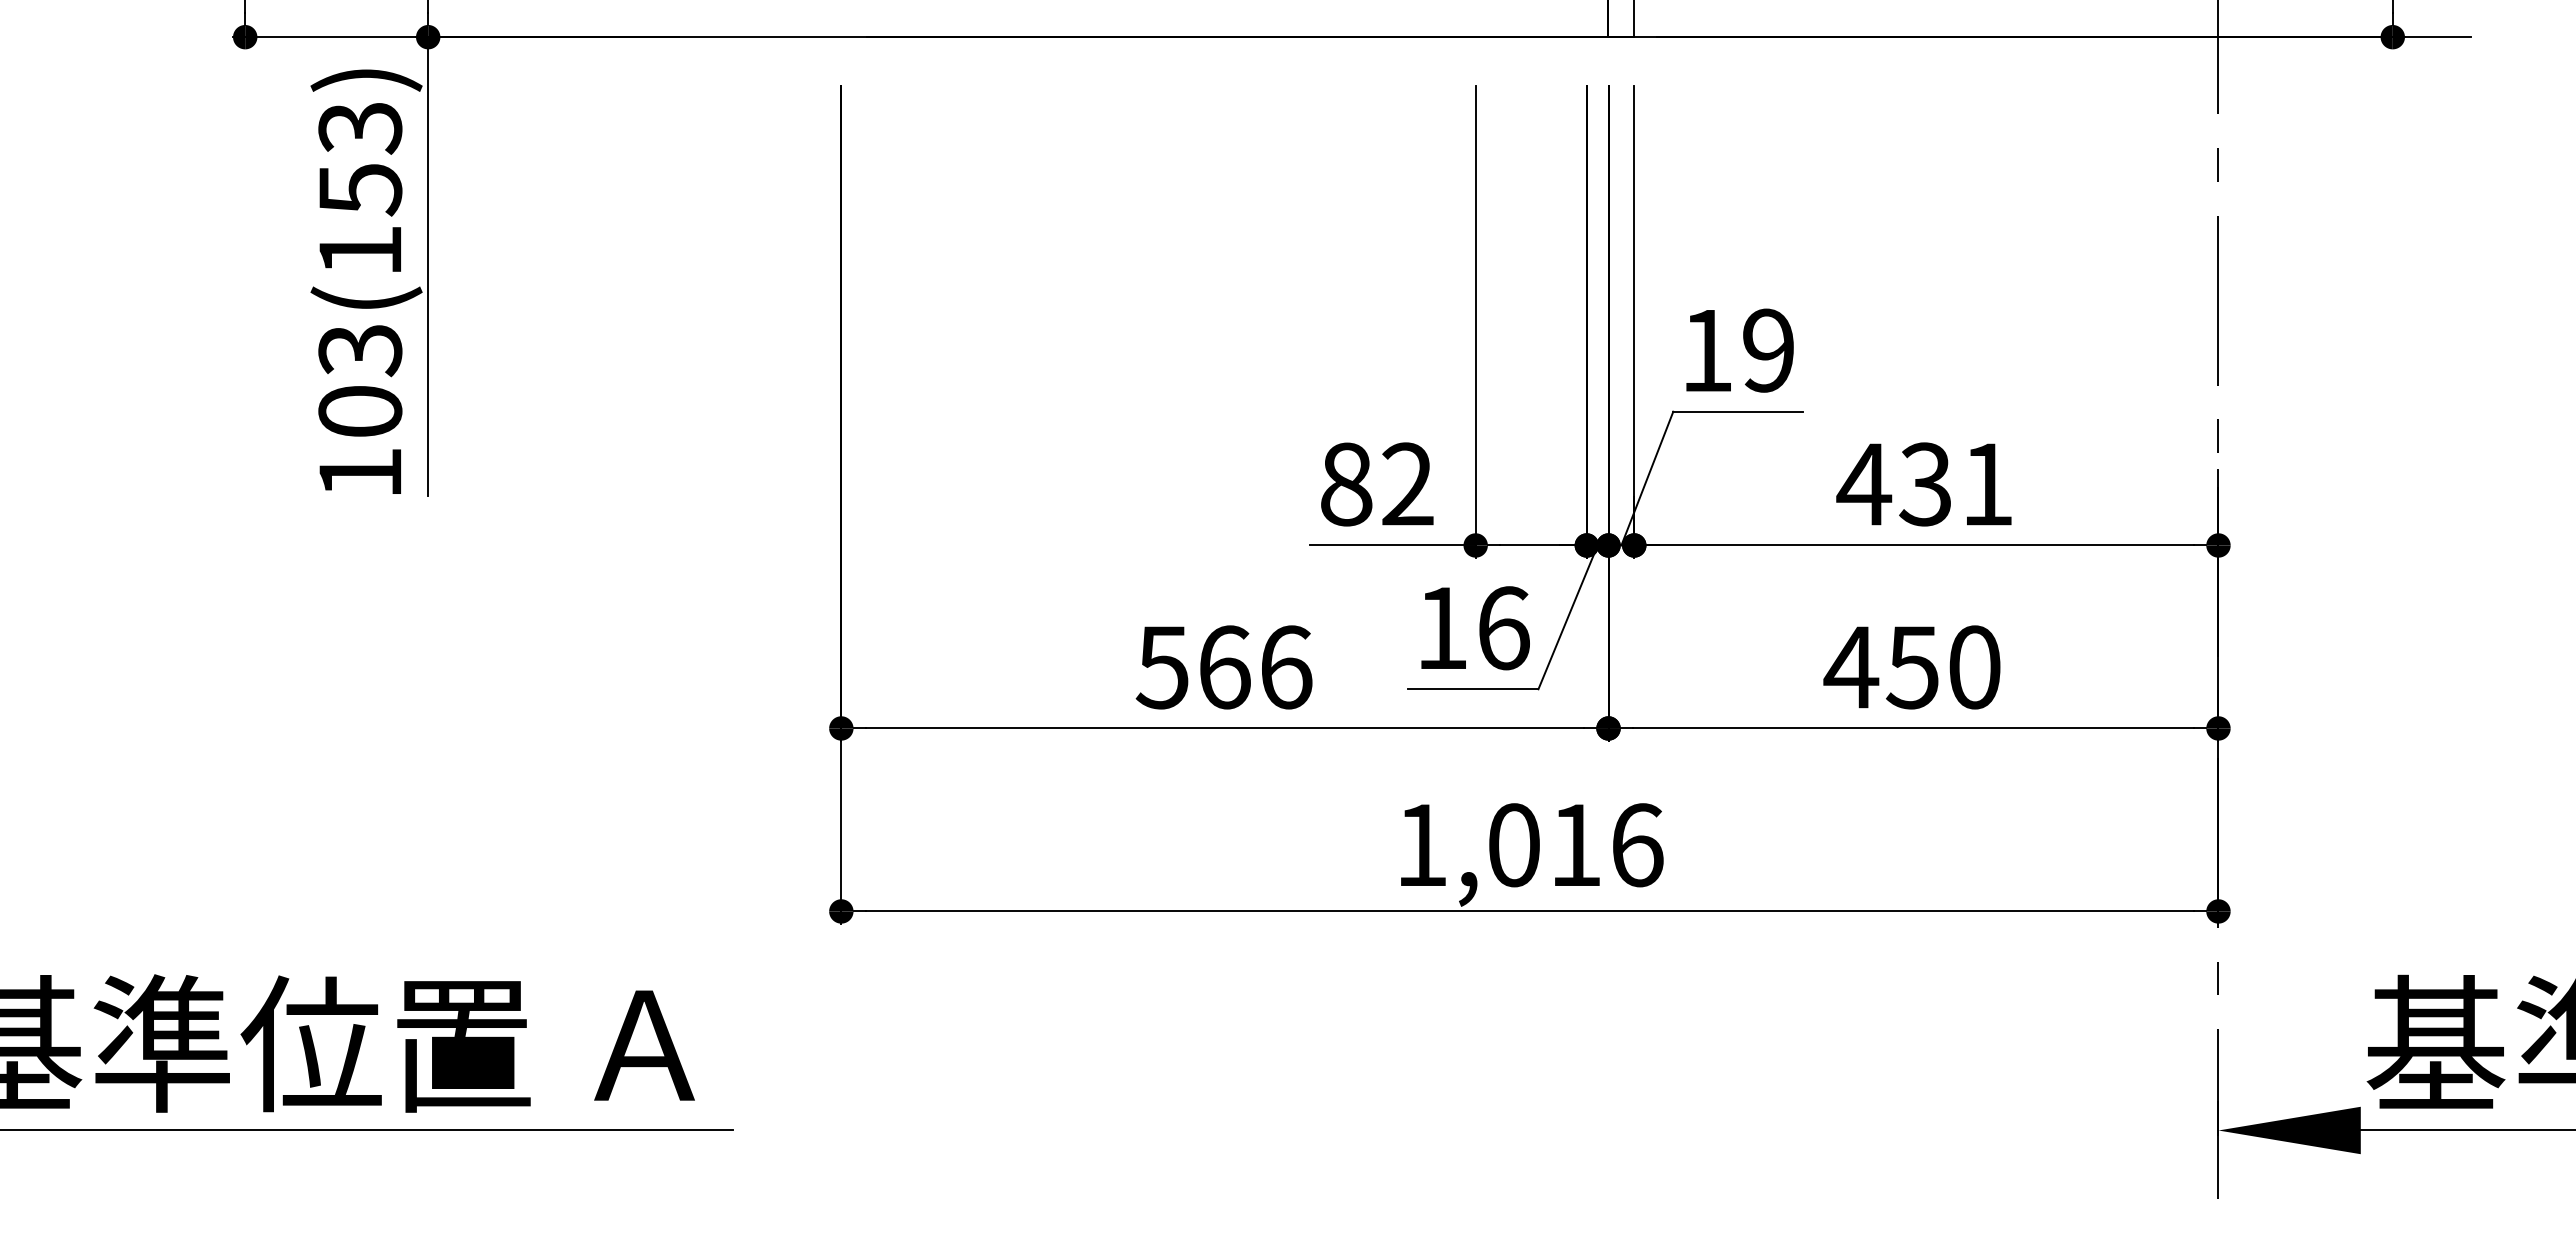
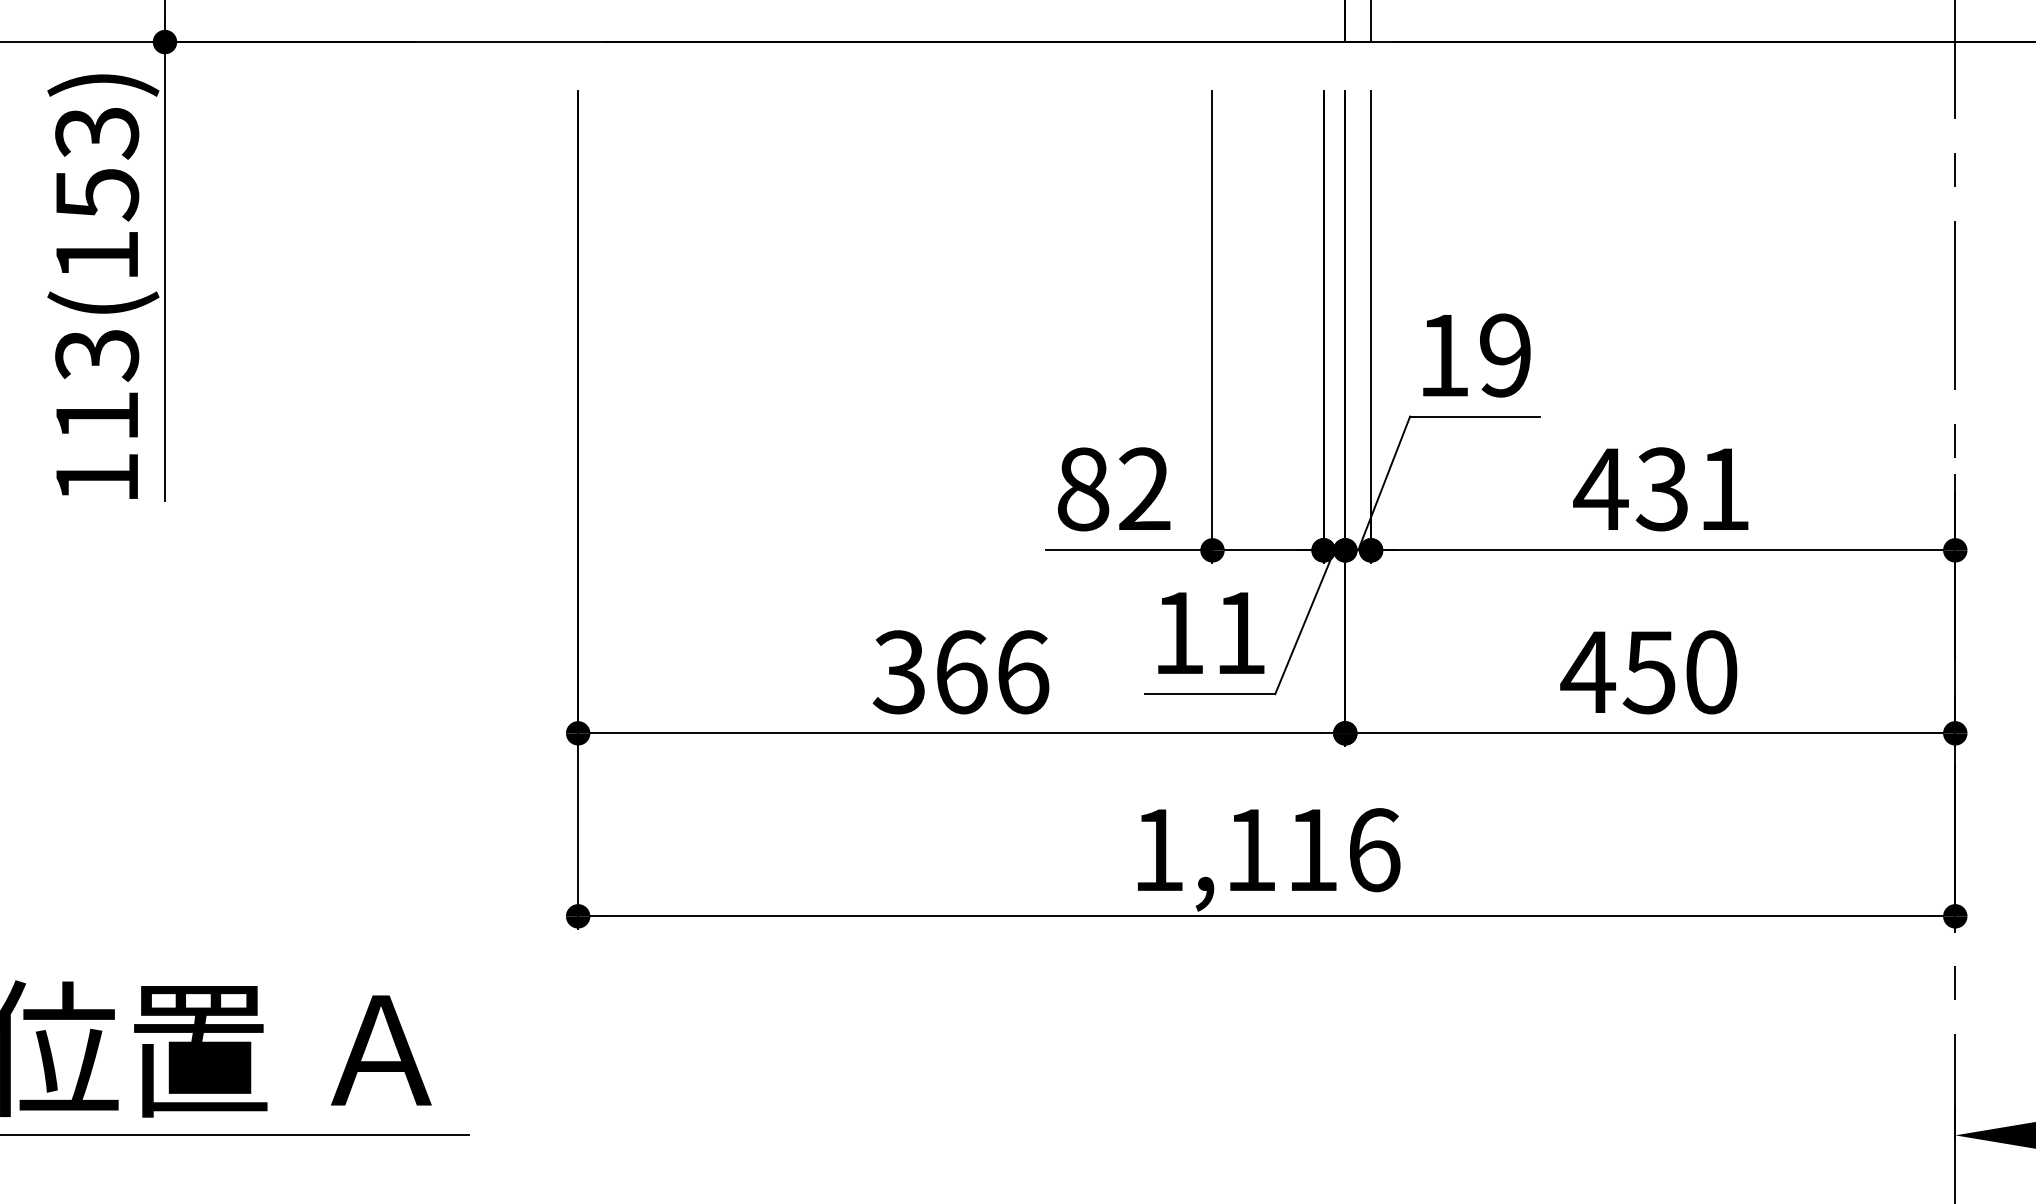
text: (360, 411) -> (97, 416), 103(153) -> 113(153)
text: (1504, 628) -> (1241, 633), 16 -> 11
text: (1161, 667) -> (898, 672), 566 -> 366
text: (1514, 845) -> (1251, 850), 1,016 -> 1,116

